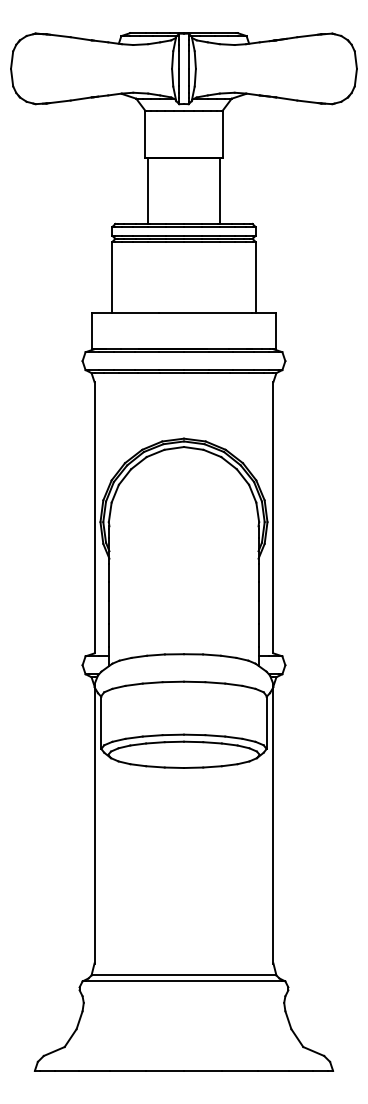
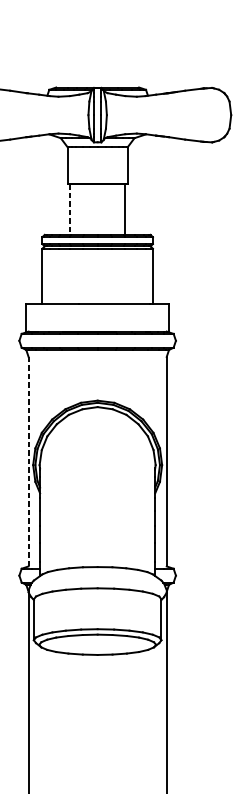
line: (148, 191) -> (70, 209), solid -> dashed
line: (94, 517) -> (28, 461), solid -> dashed

